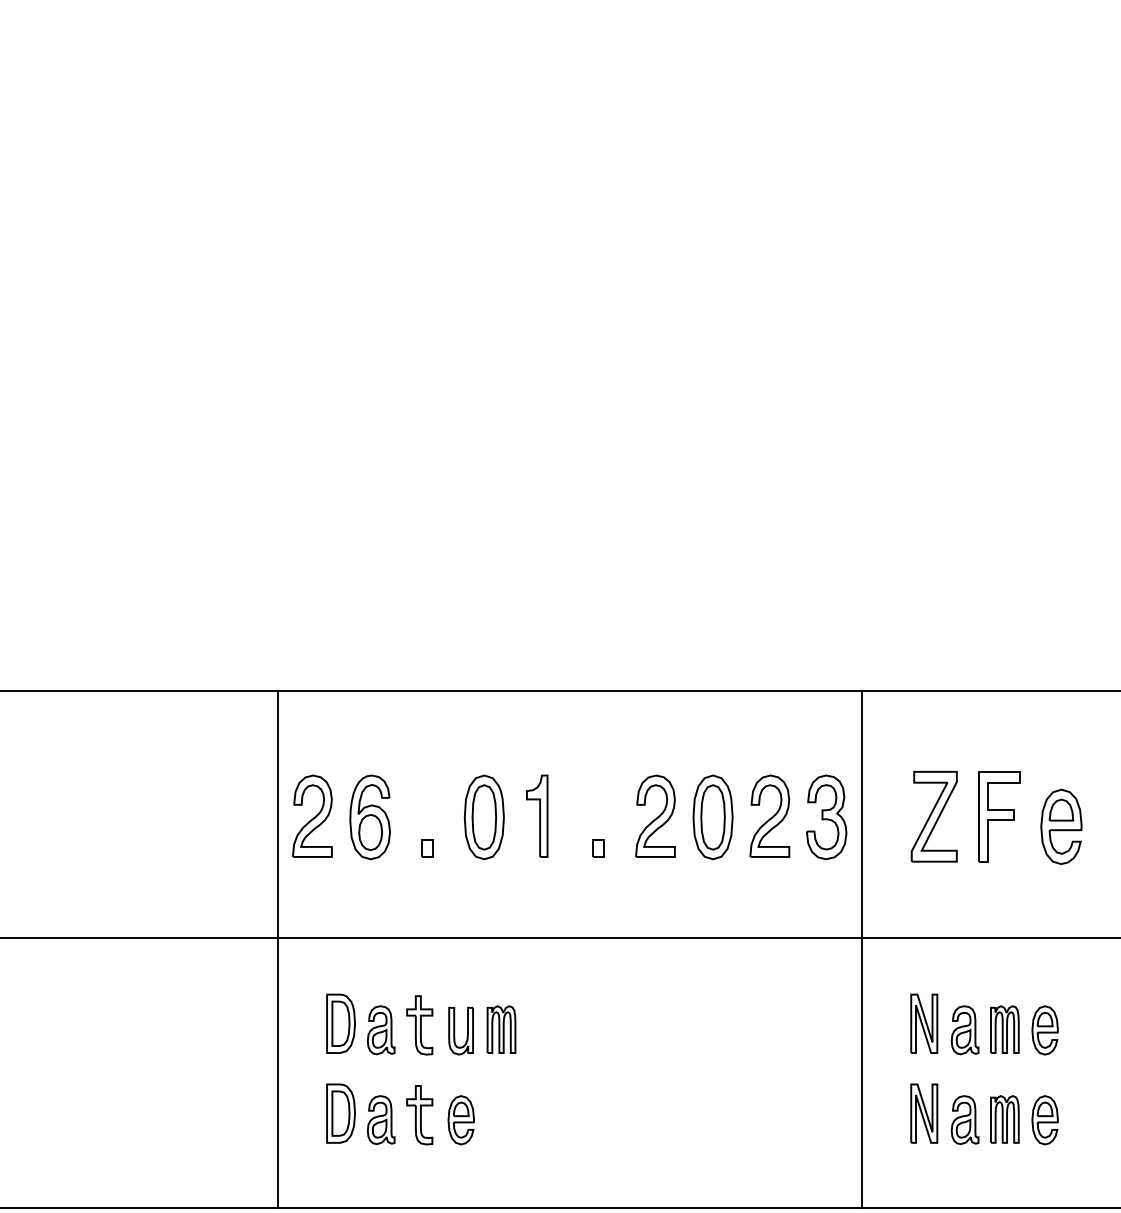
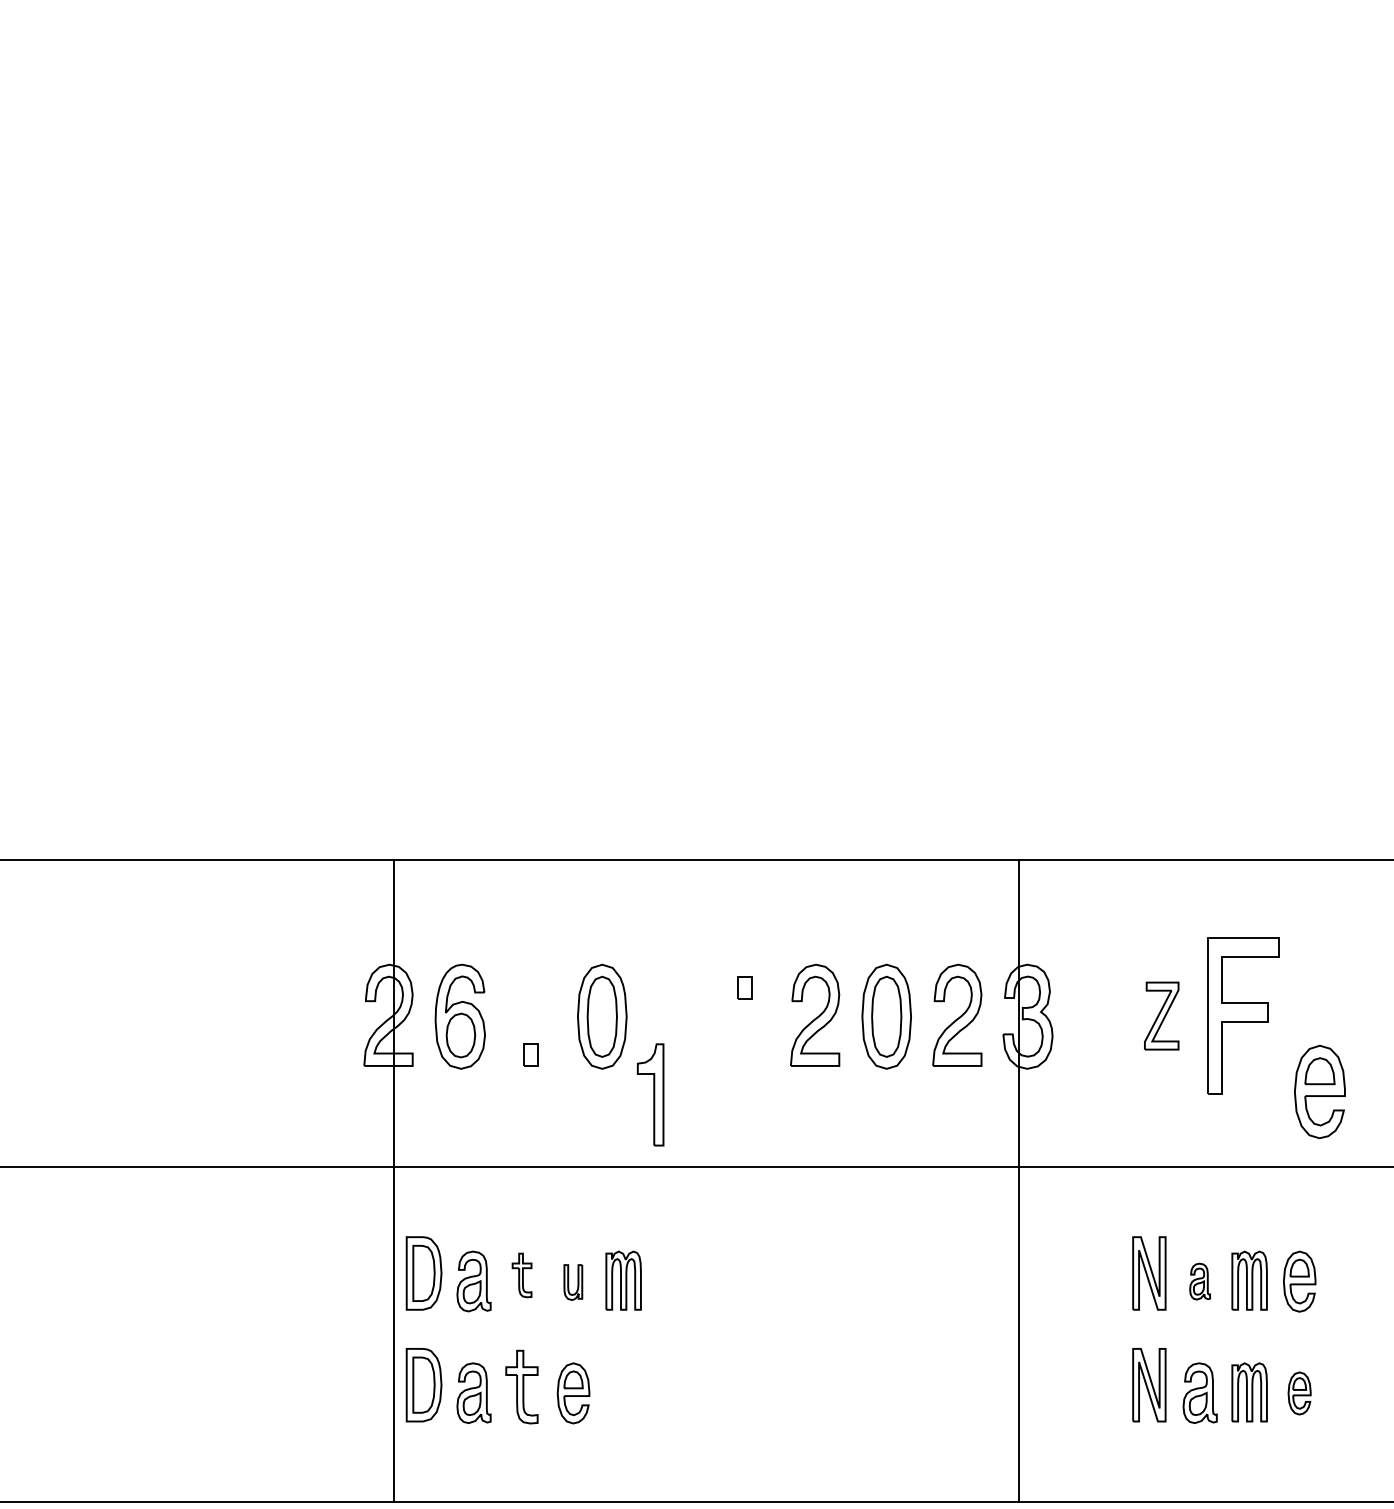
part: (537, 815) -> (650, 1094), moved
part: (933, 816) -> (1160, 1015), size x0.6
part: (999, 816) -> (1242, 1015), size x1.4
part: (1061, 826) -> (1320, 1091), moved
part: (598, 848) -> (744, 988), moved
line: (278, 949) -> (394, 1181), moved
line: (862, 949) -> (1019, 1181), moved
part: (419, 1025) -> (521, 1275), size x0.6
part: (460, 1030) -> (572, 1281), size x0.6
part: (964, 1030) -> (1199, 1281), size x0.6
part: (1044, 1120) -> (1298, 1393), size x0.7

